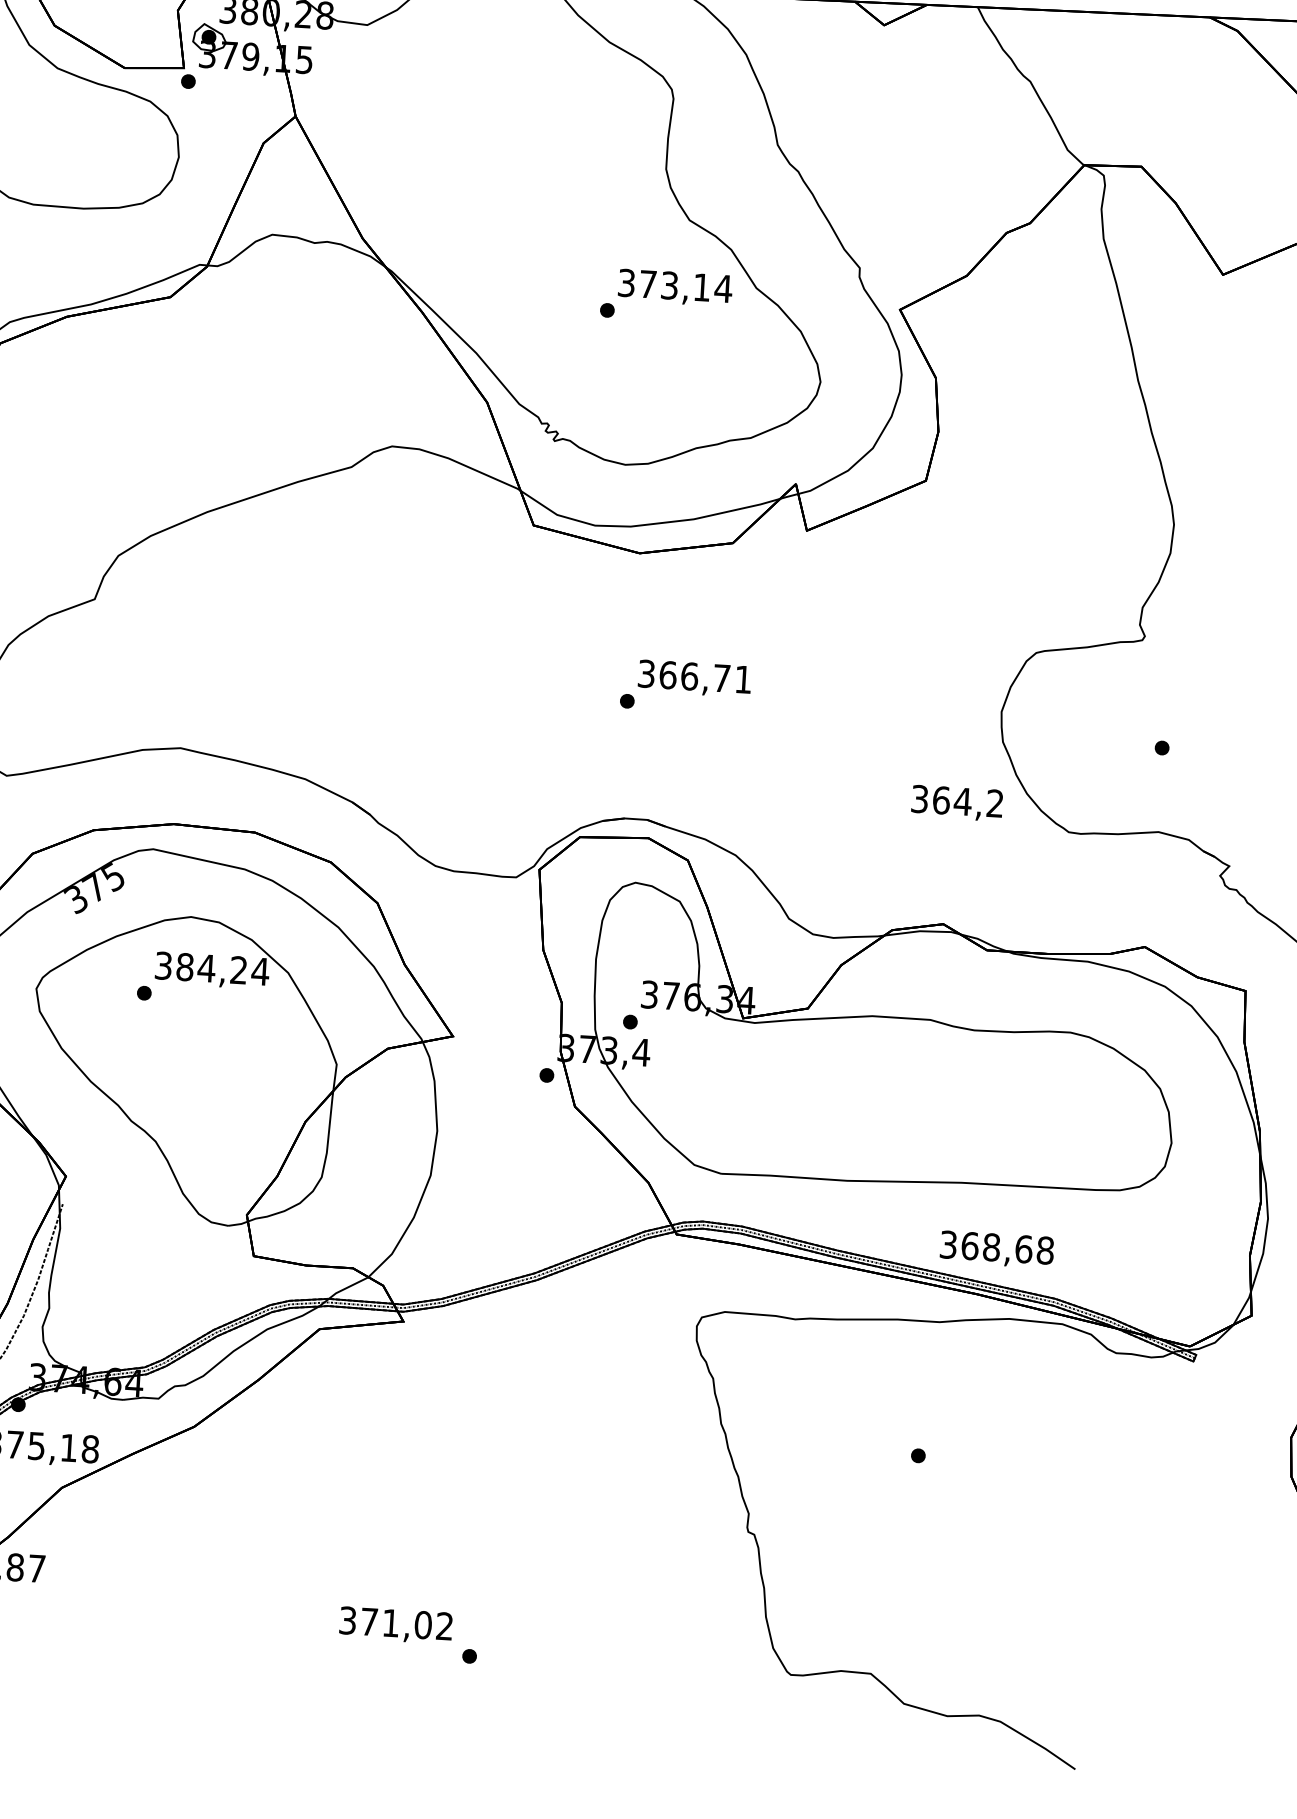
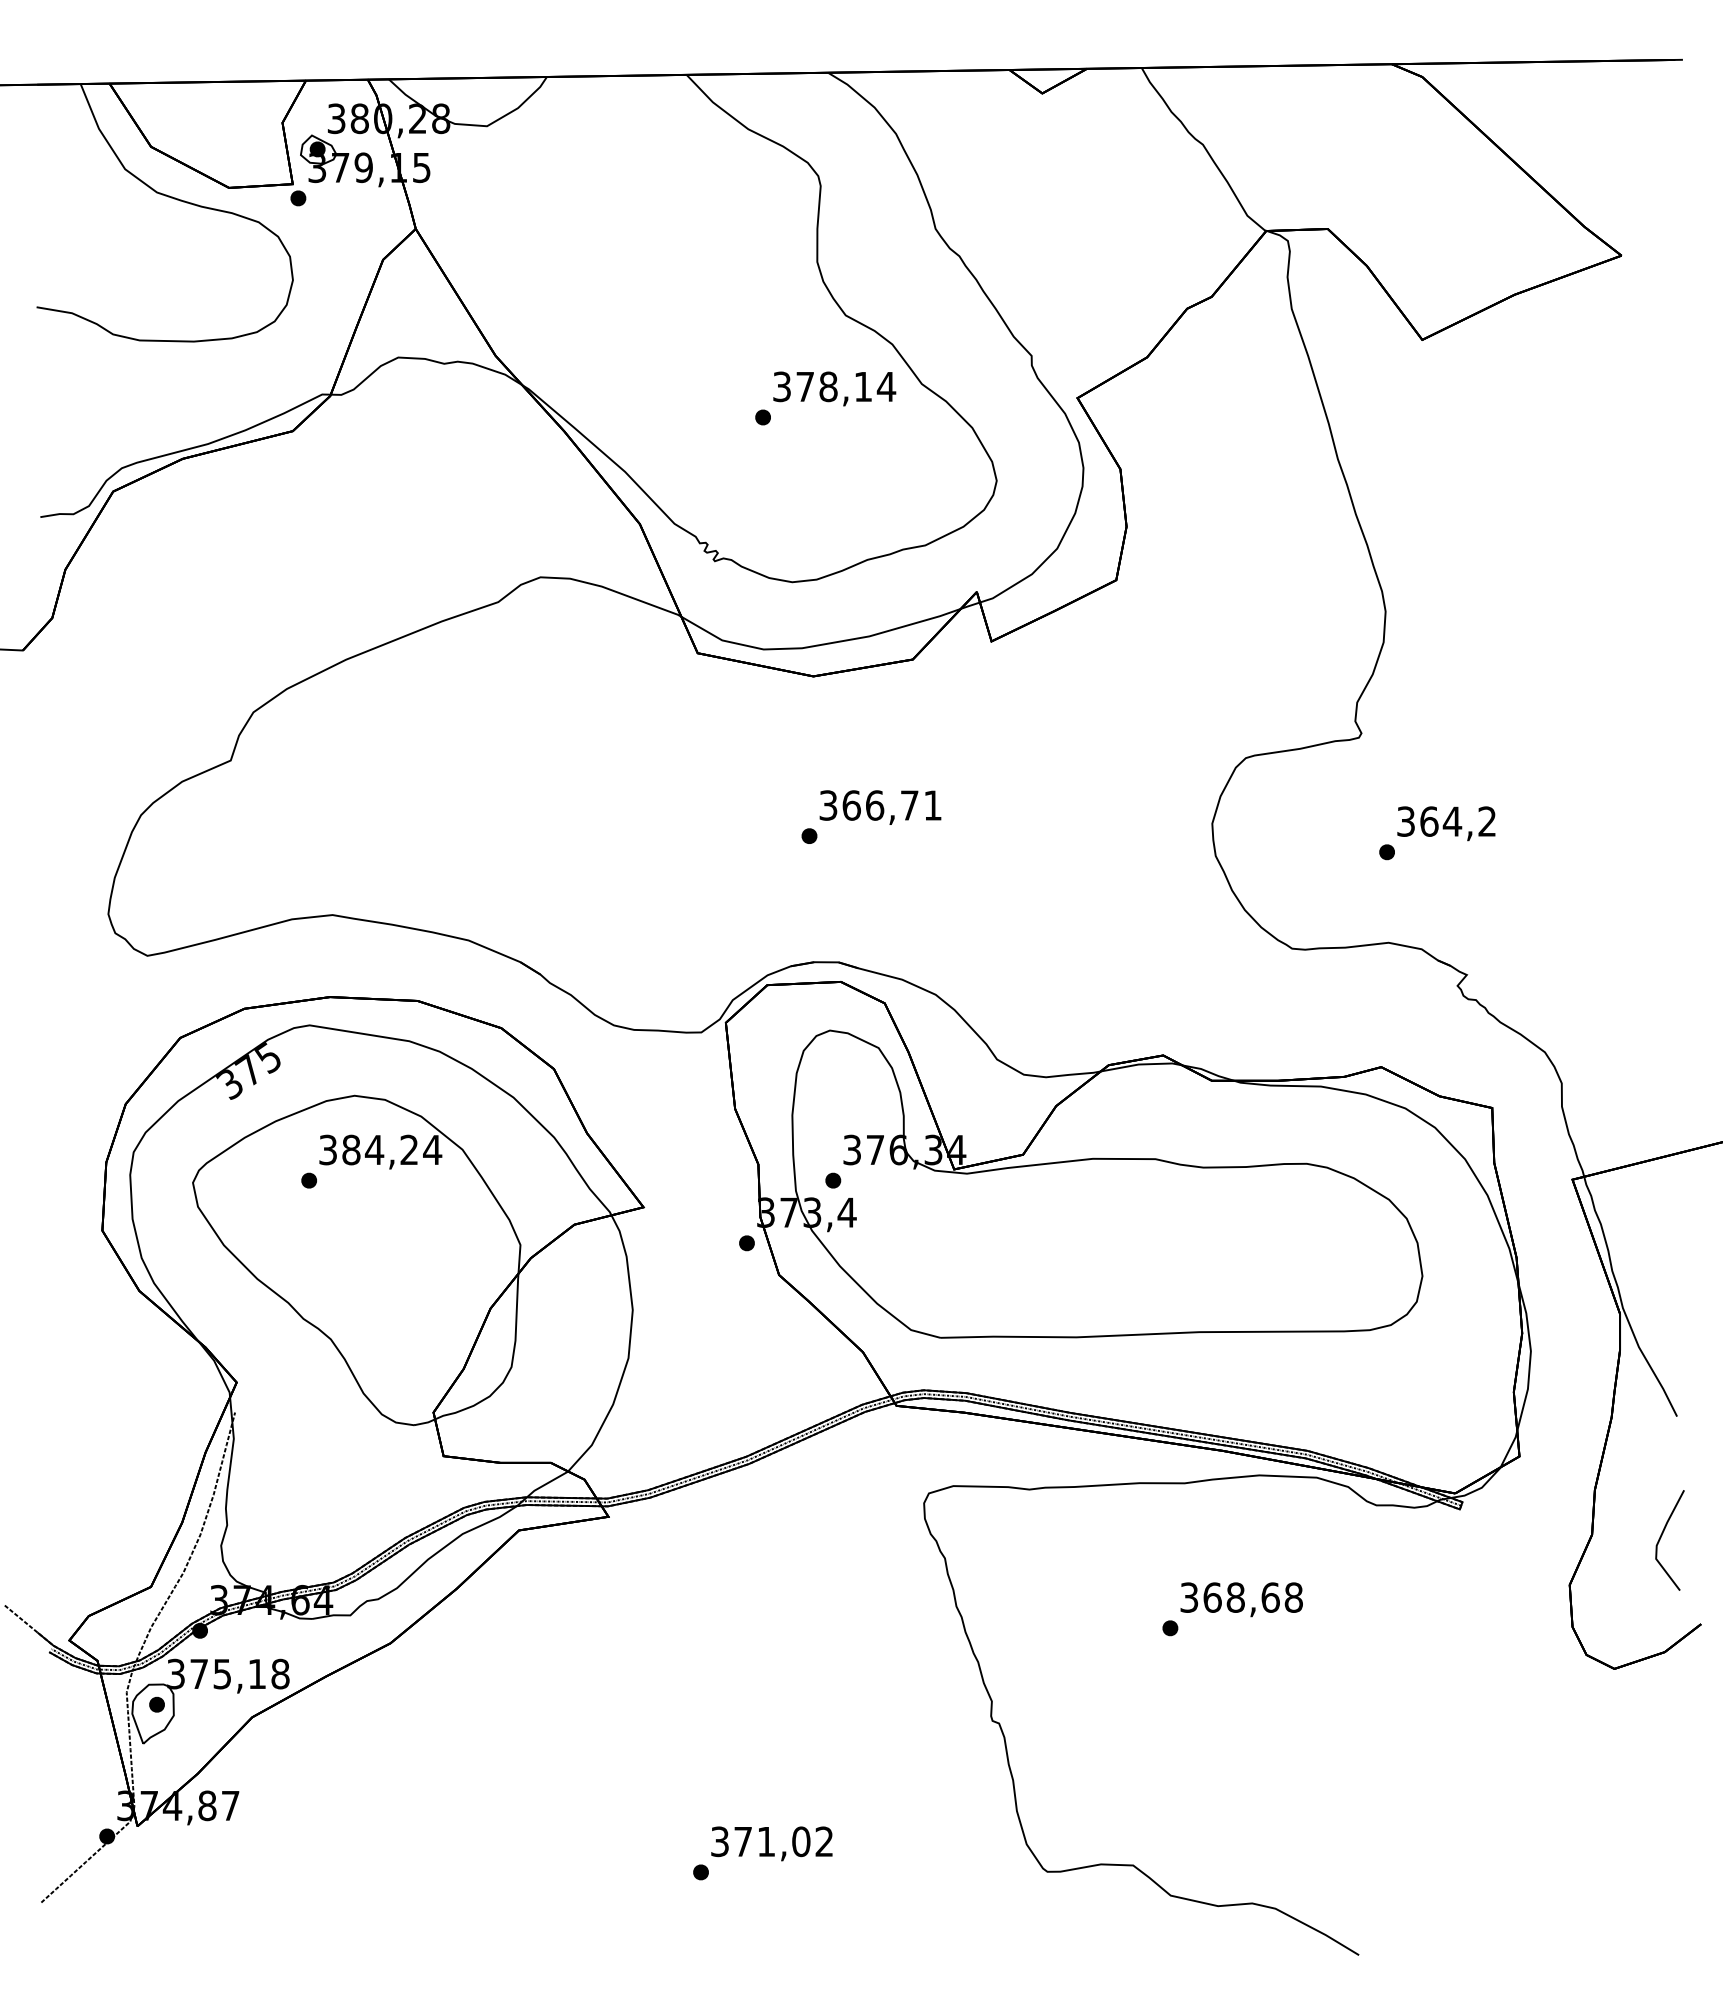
text: (669, 285) -> (828, 386), 373,14 -> 378,14
text: (957, 803) -> (1446, 823), moved
text: (996, 1249) -> (1241, 1599), moved
text: (395, 1625) -> (771, 1843), moved

